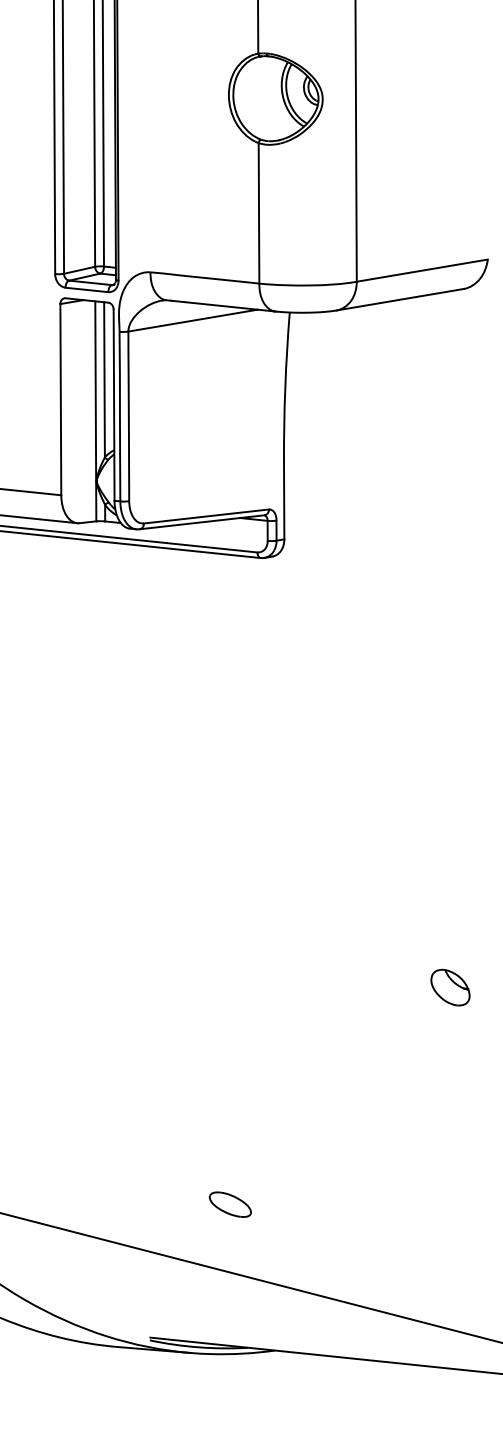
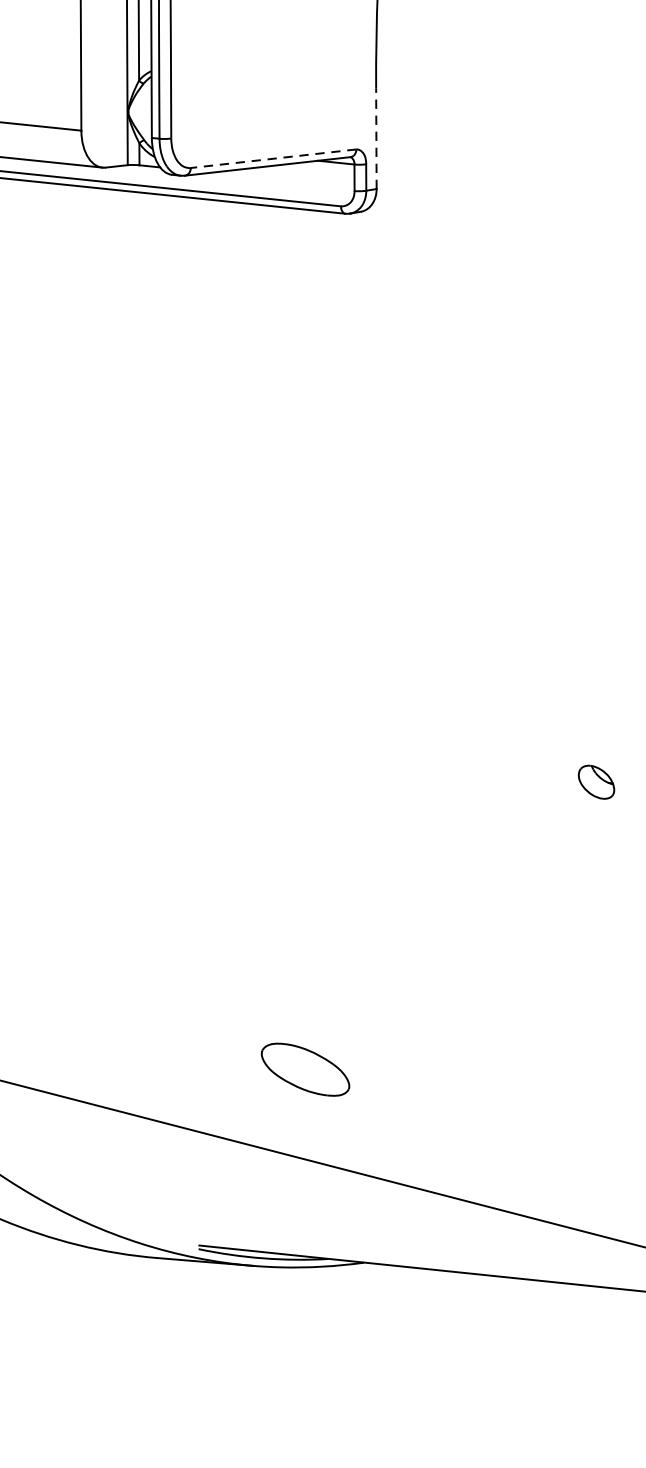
line: (284, 501) -> (376, 138), solid -> dashed
line: (206, 516) -> (273, 158), solid -> dashed
part: (450, 987) -> (596, 782), size x0.7
part: (229, 1204) -> (304, 1069), size x1.6

